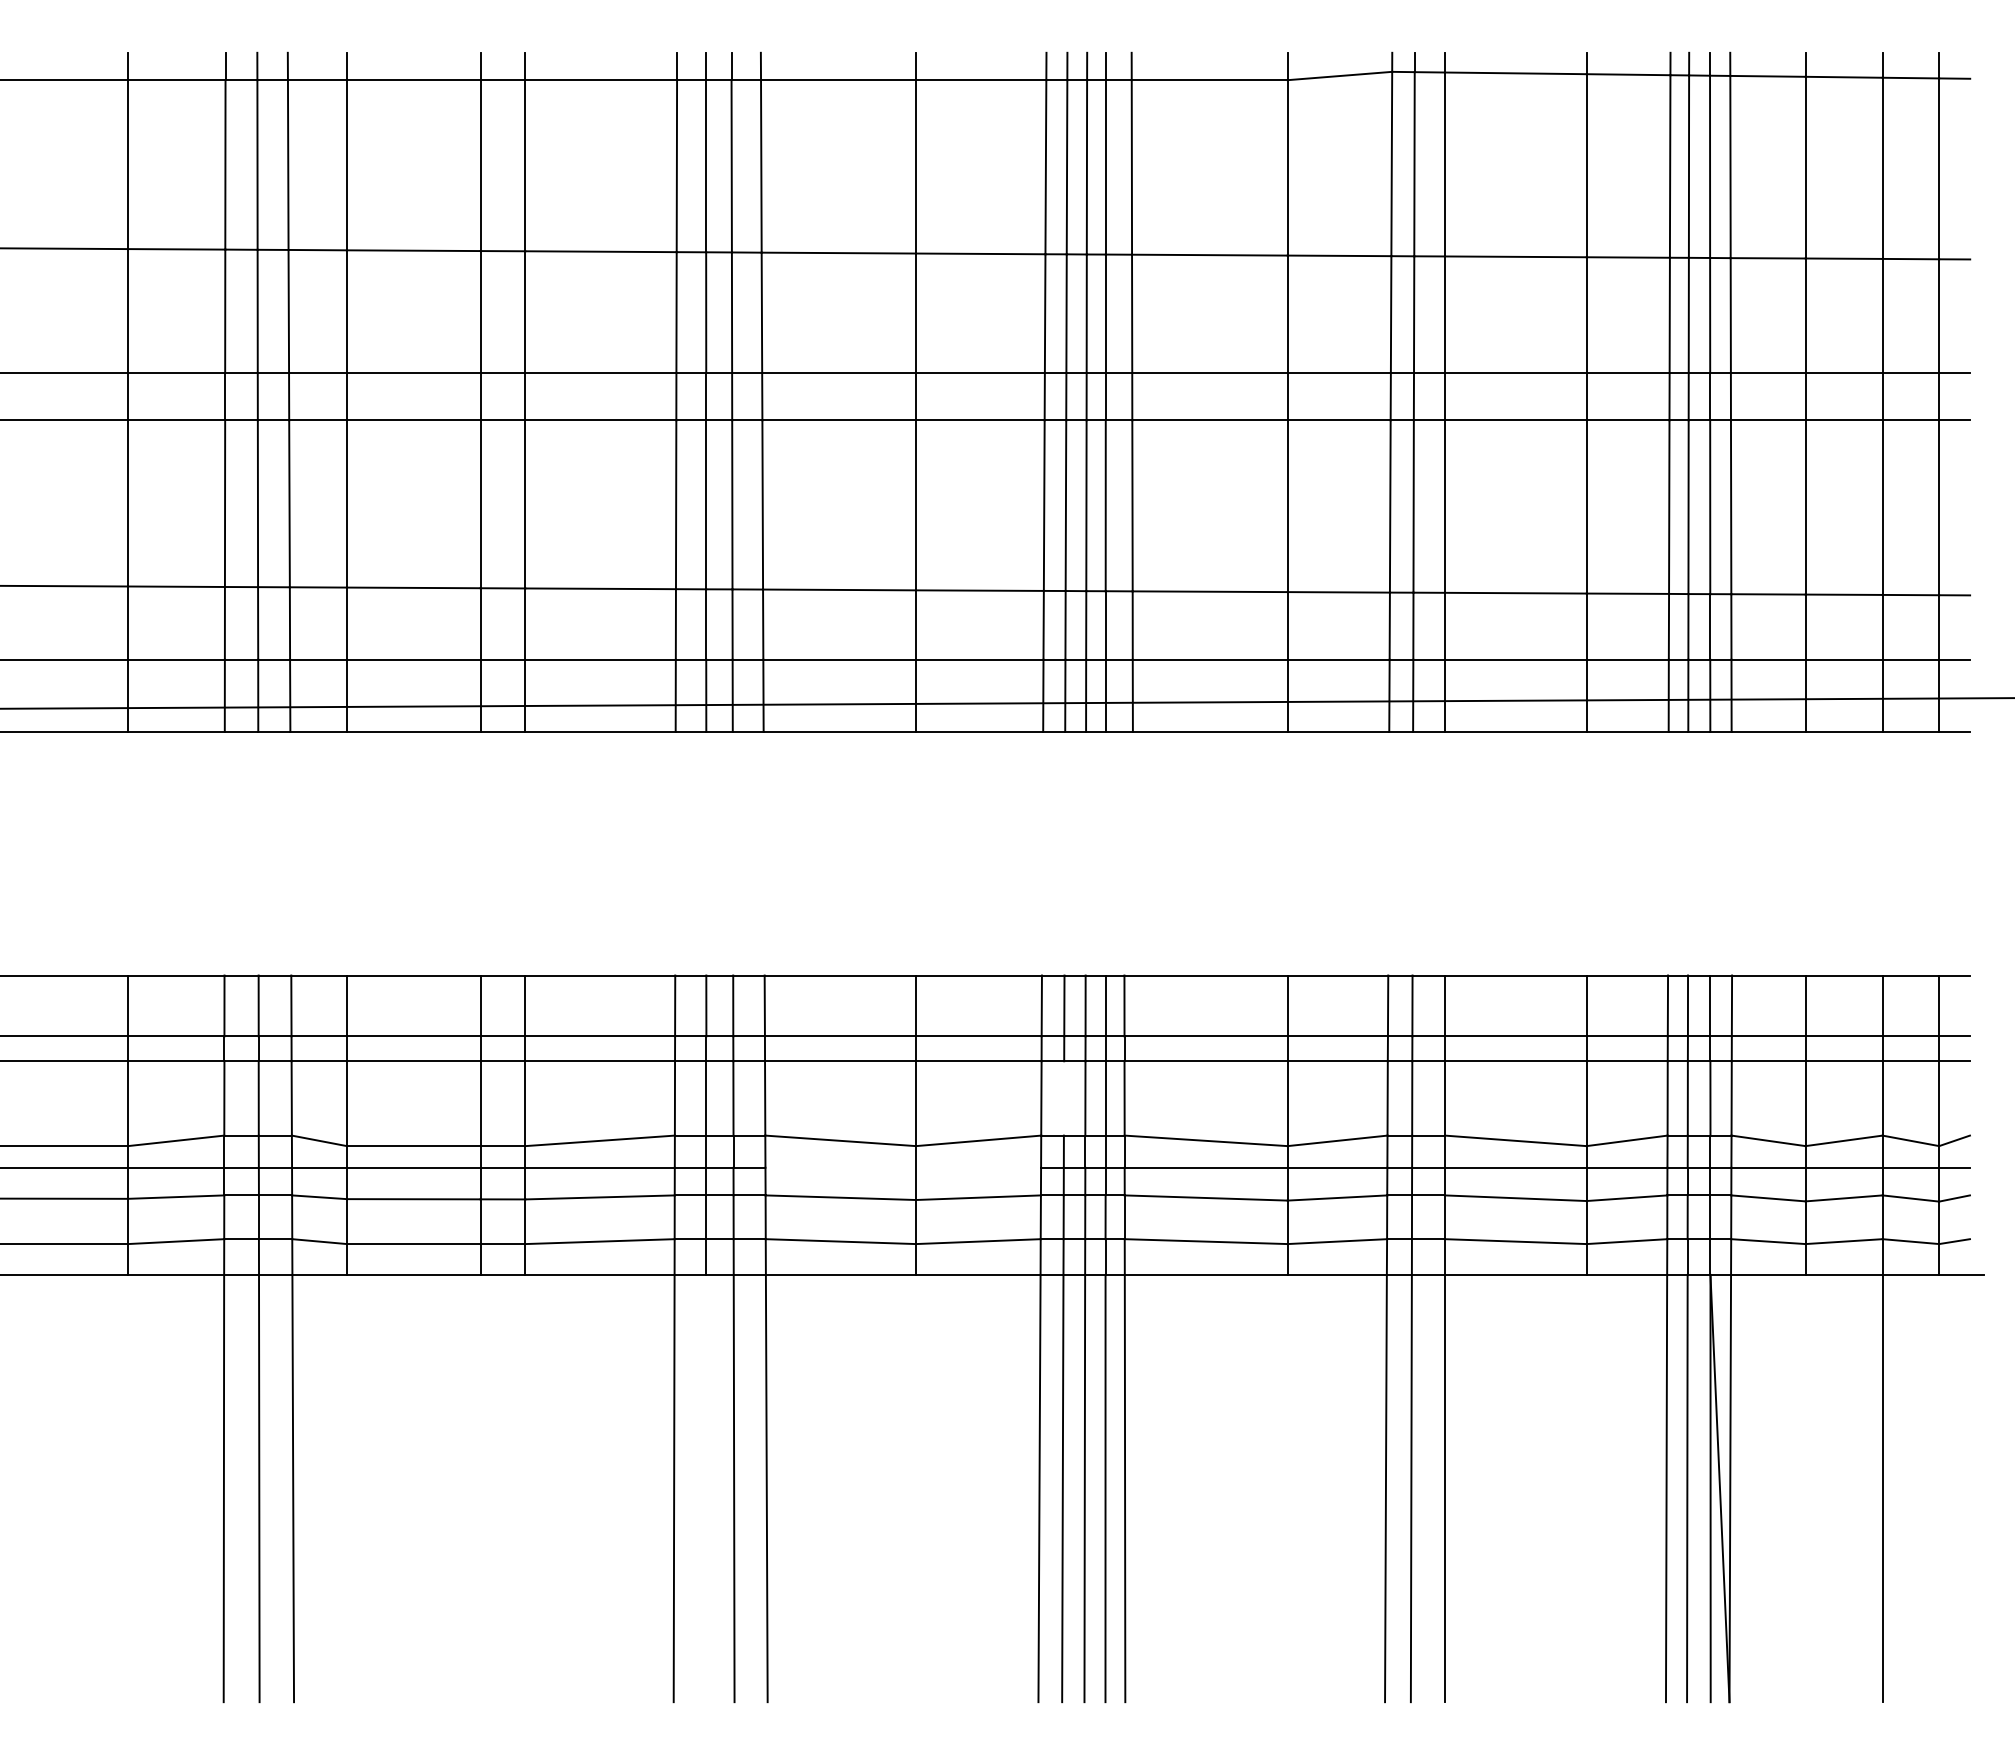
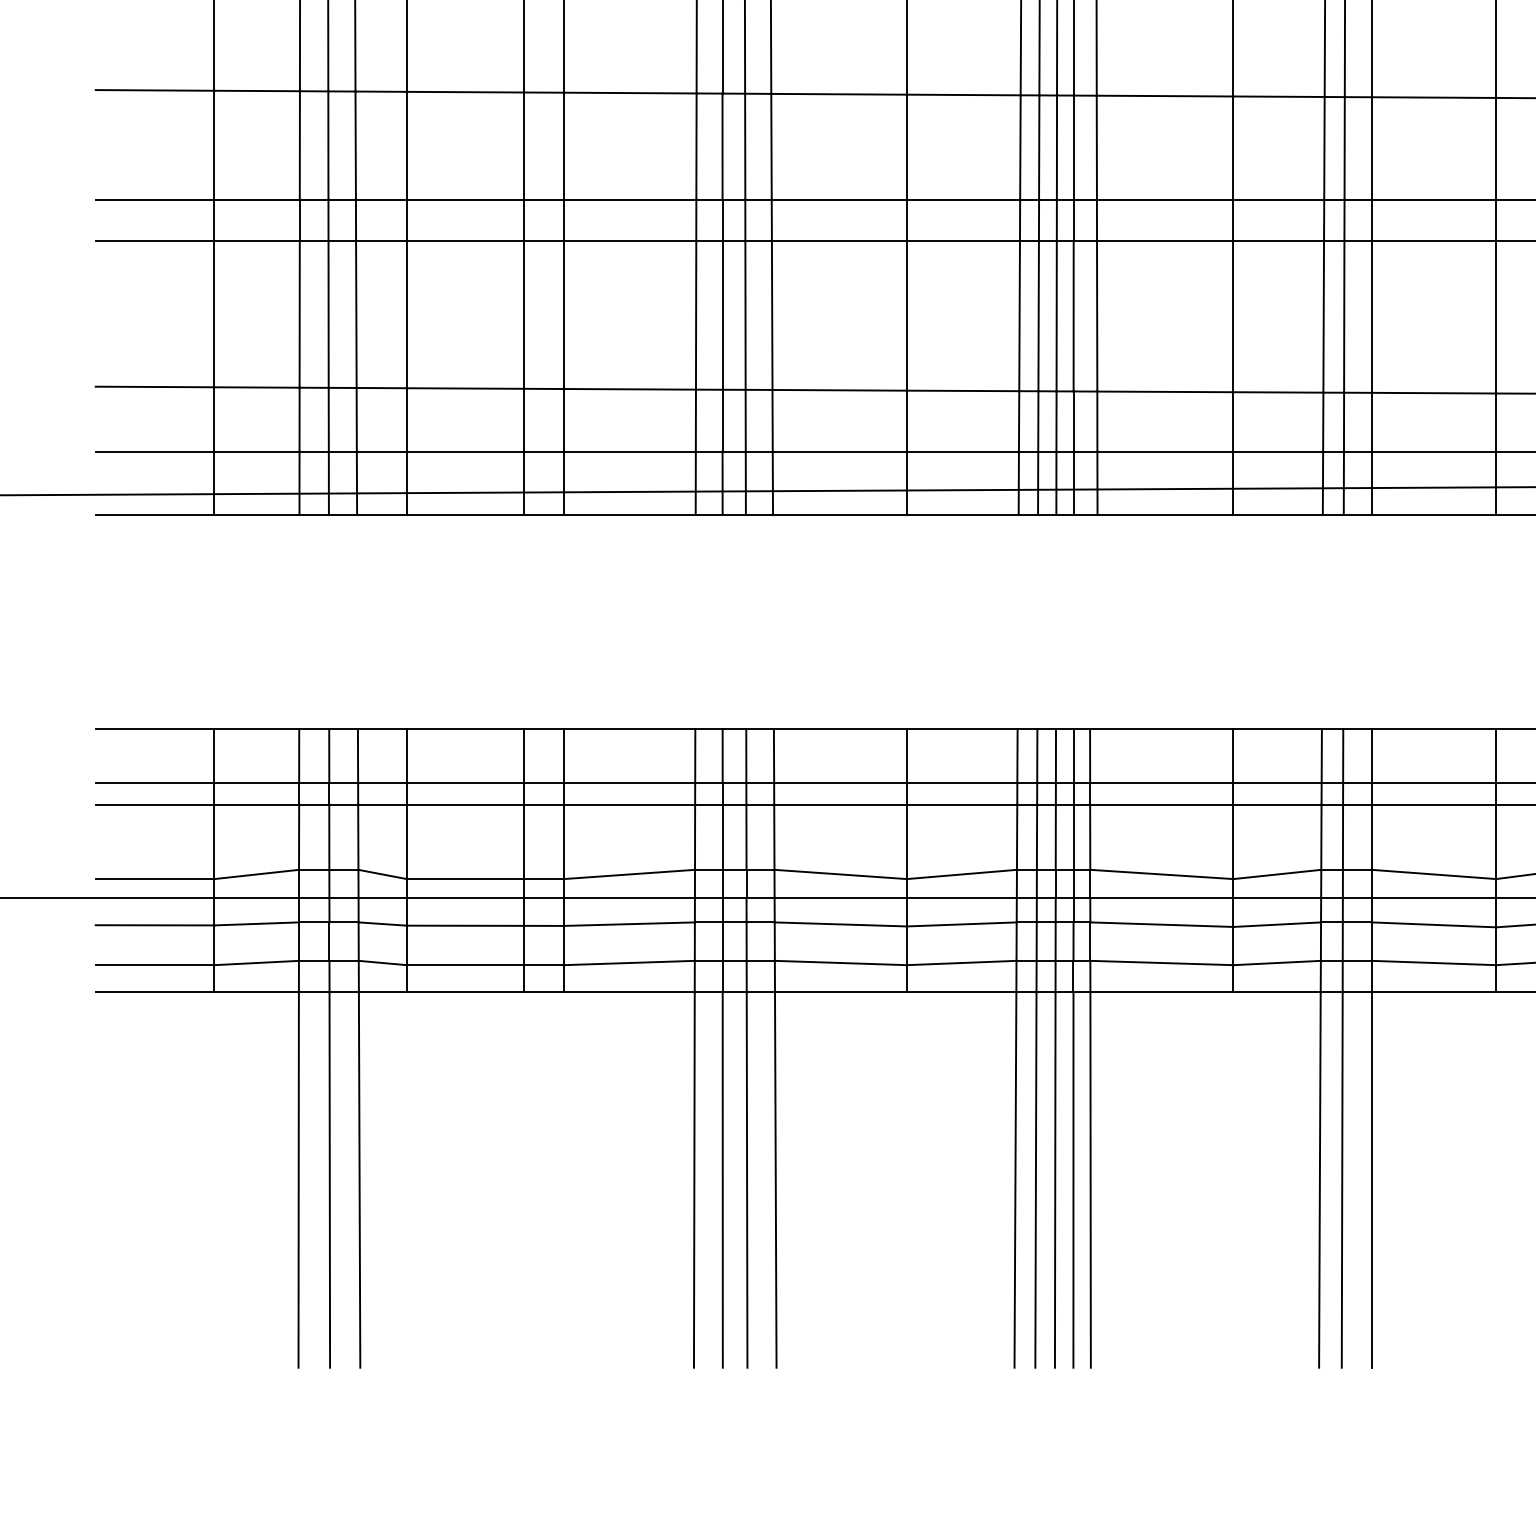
line: (1063, 1098) -> (1036, 837), added
line: (903, 1167) -> (895, 897), added
line: (706, 1488) -> (722, 1179), added

